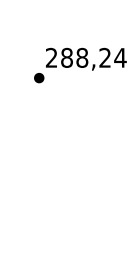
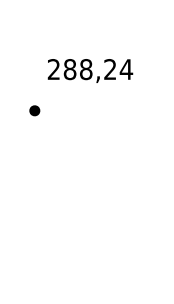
part: (38, 77) -> (34, 110), moved

